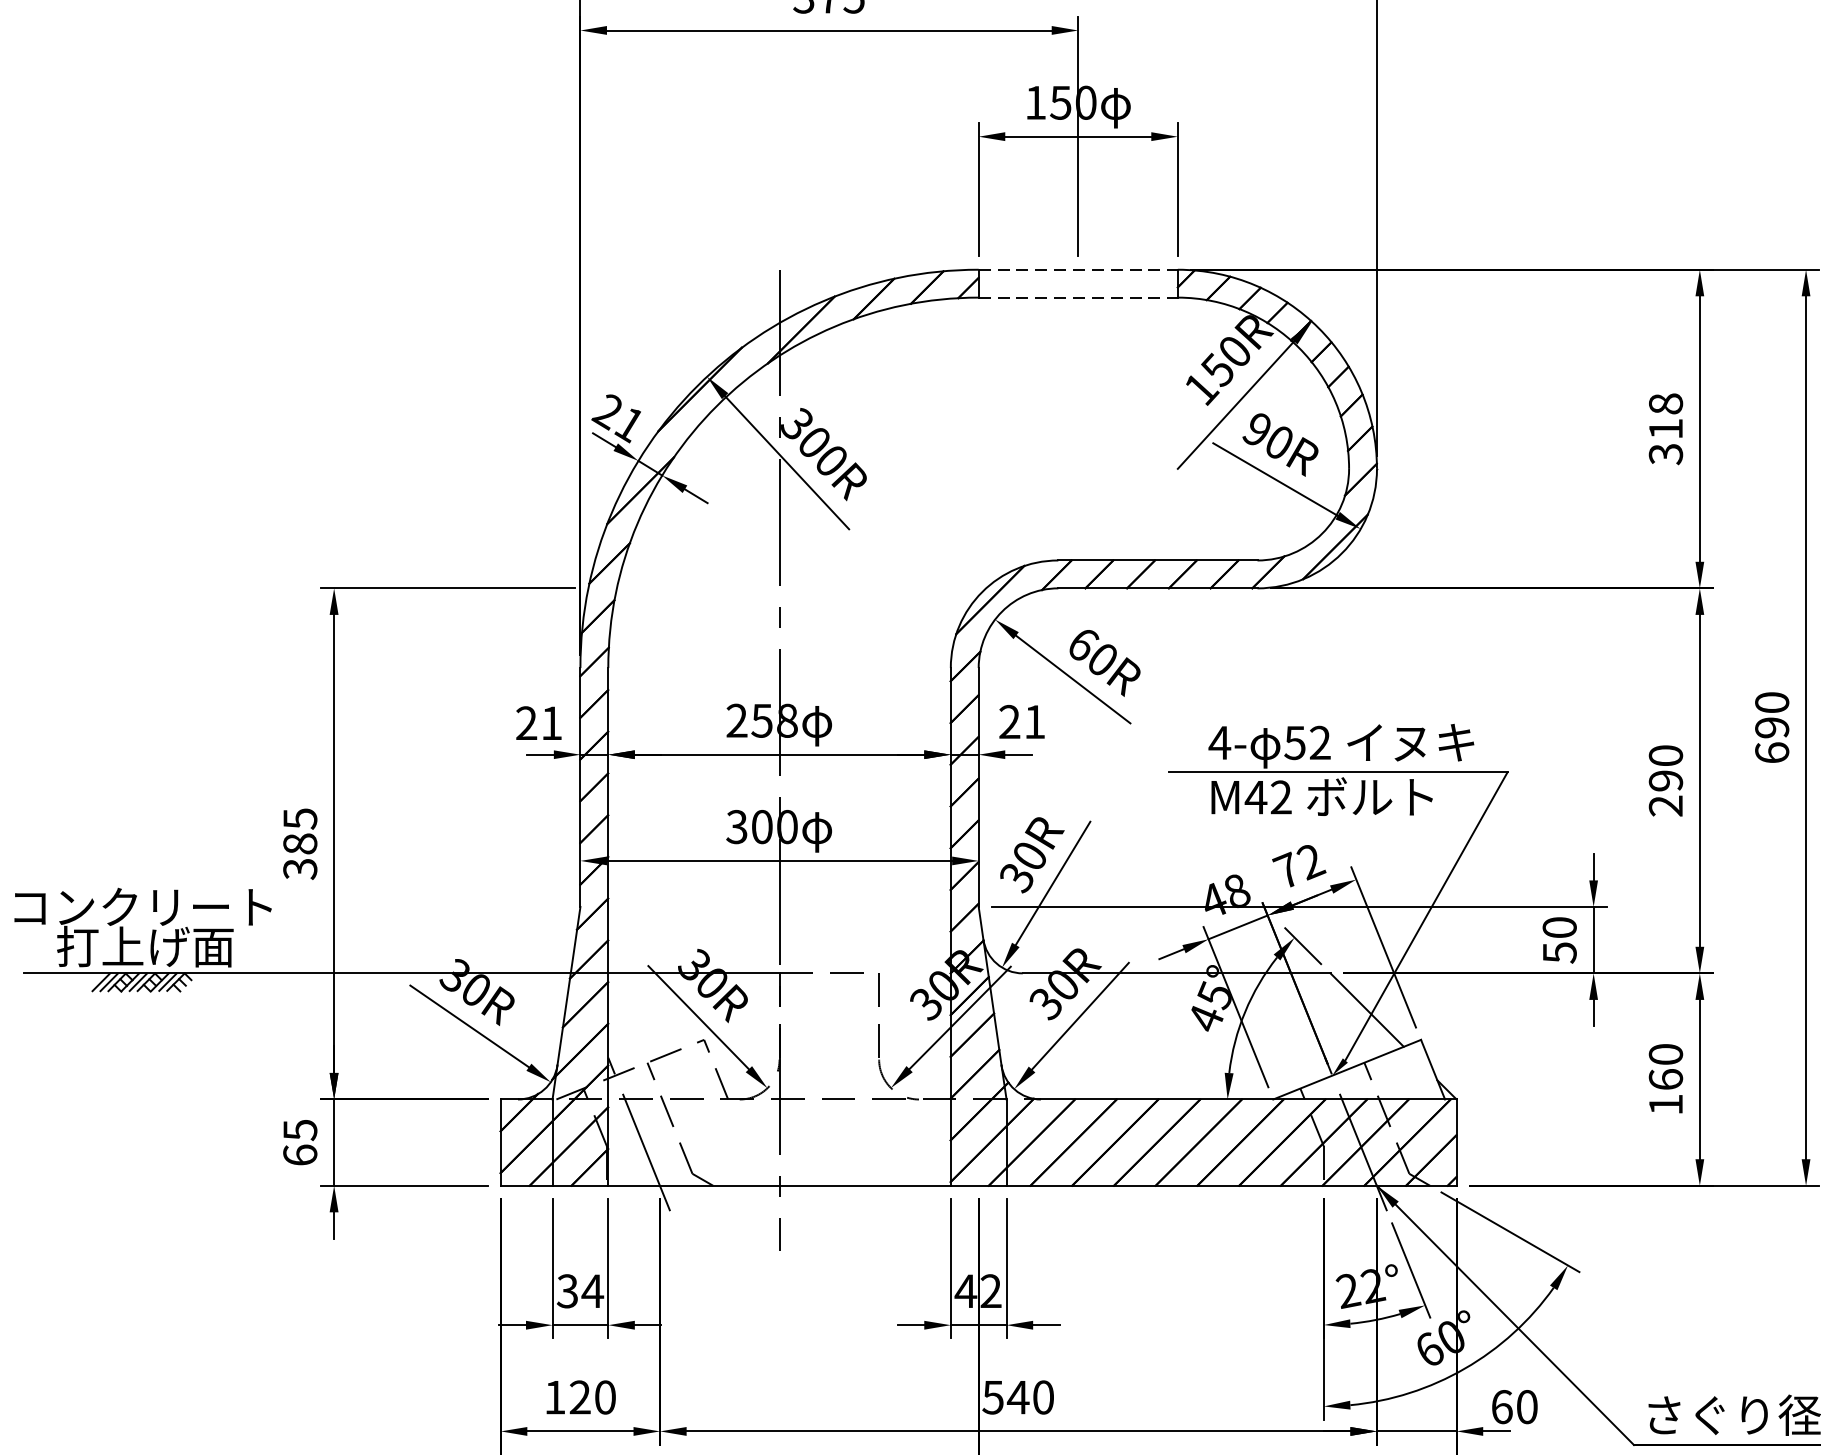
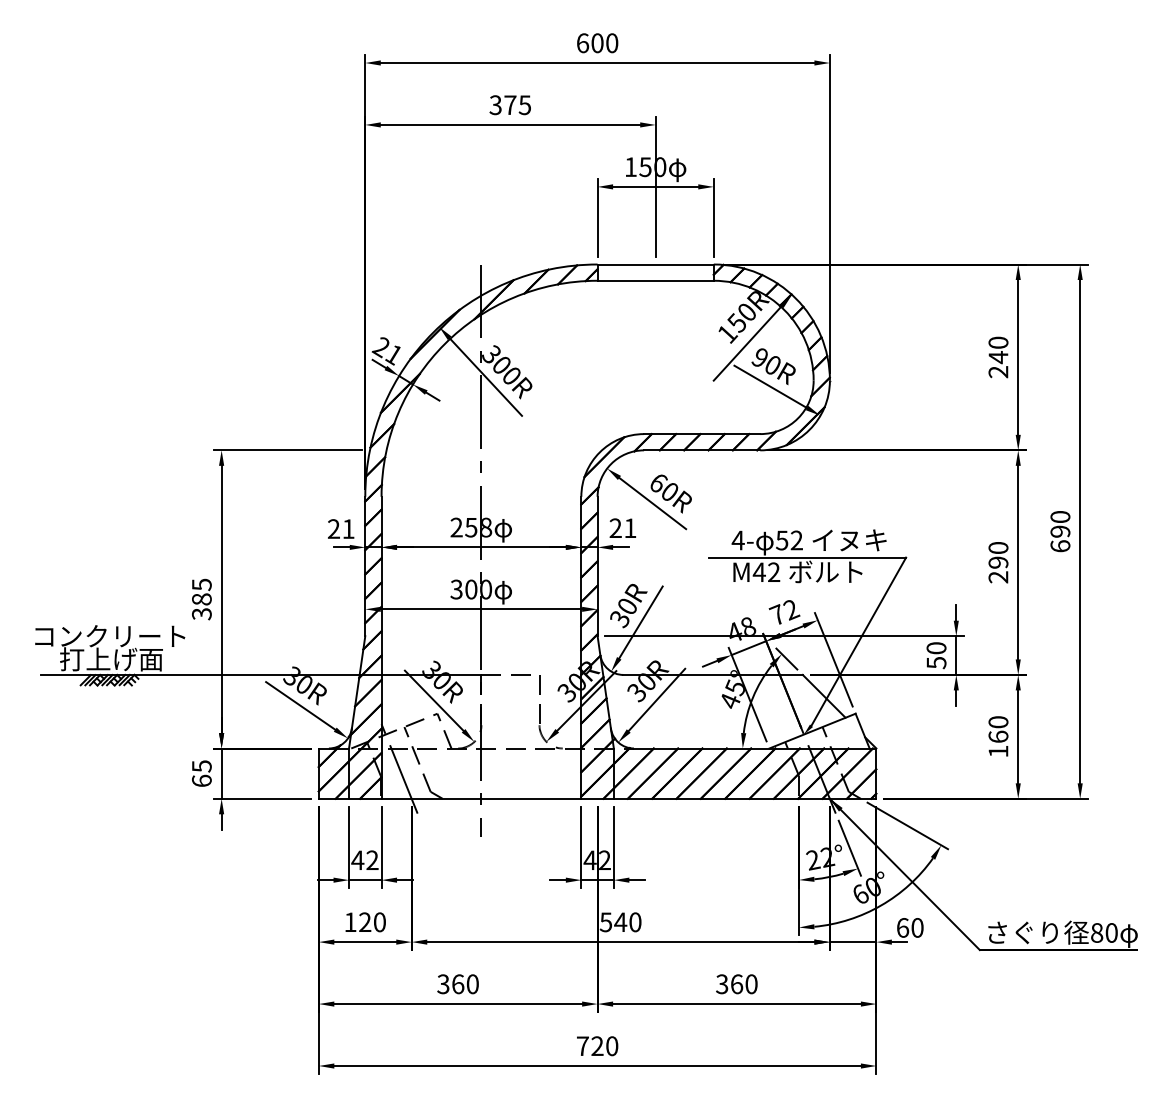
line: (1079, 269) -> (656, 264), dashed -> solid
line: (1079, 297) -> (656, 280), dashed -> solid
text: (1665, 429) -> (998, 357), 318 -> 240
text: (580, 1291) -> (365, 860), 34 -> 42

